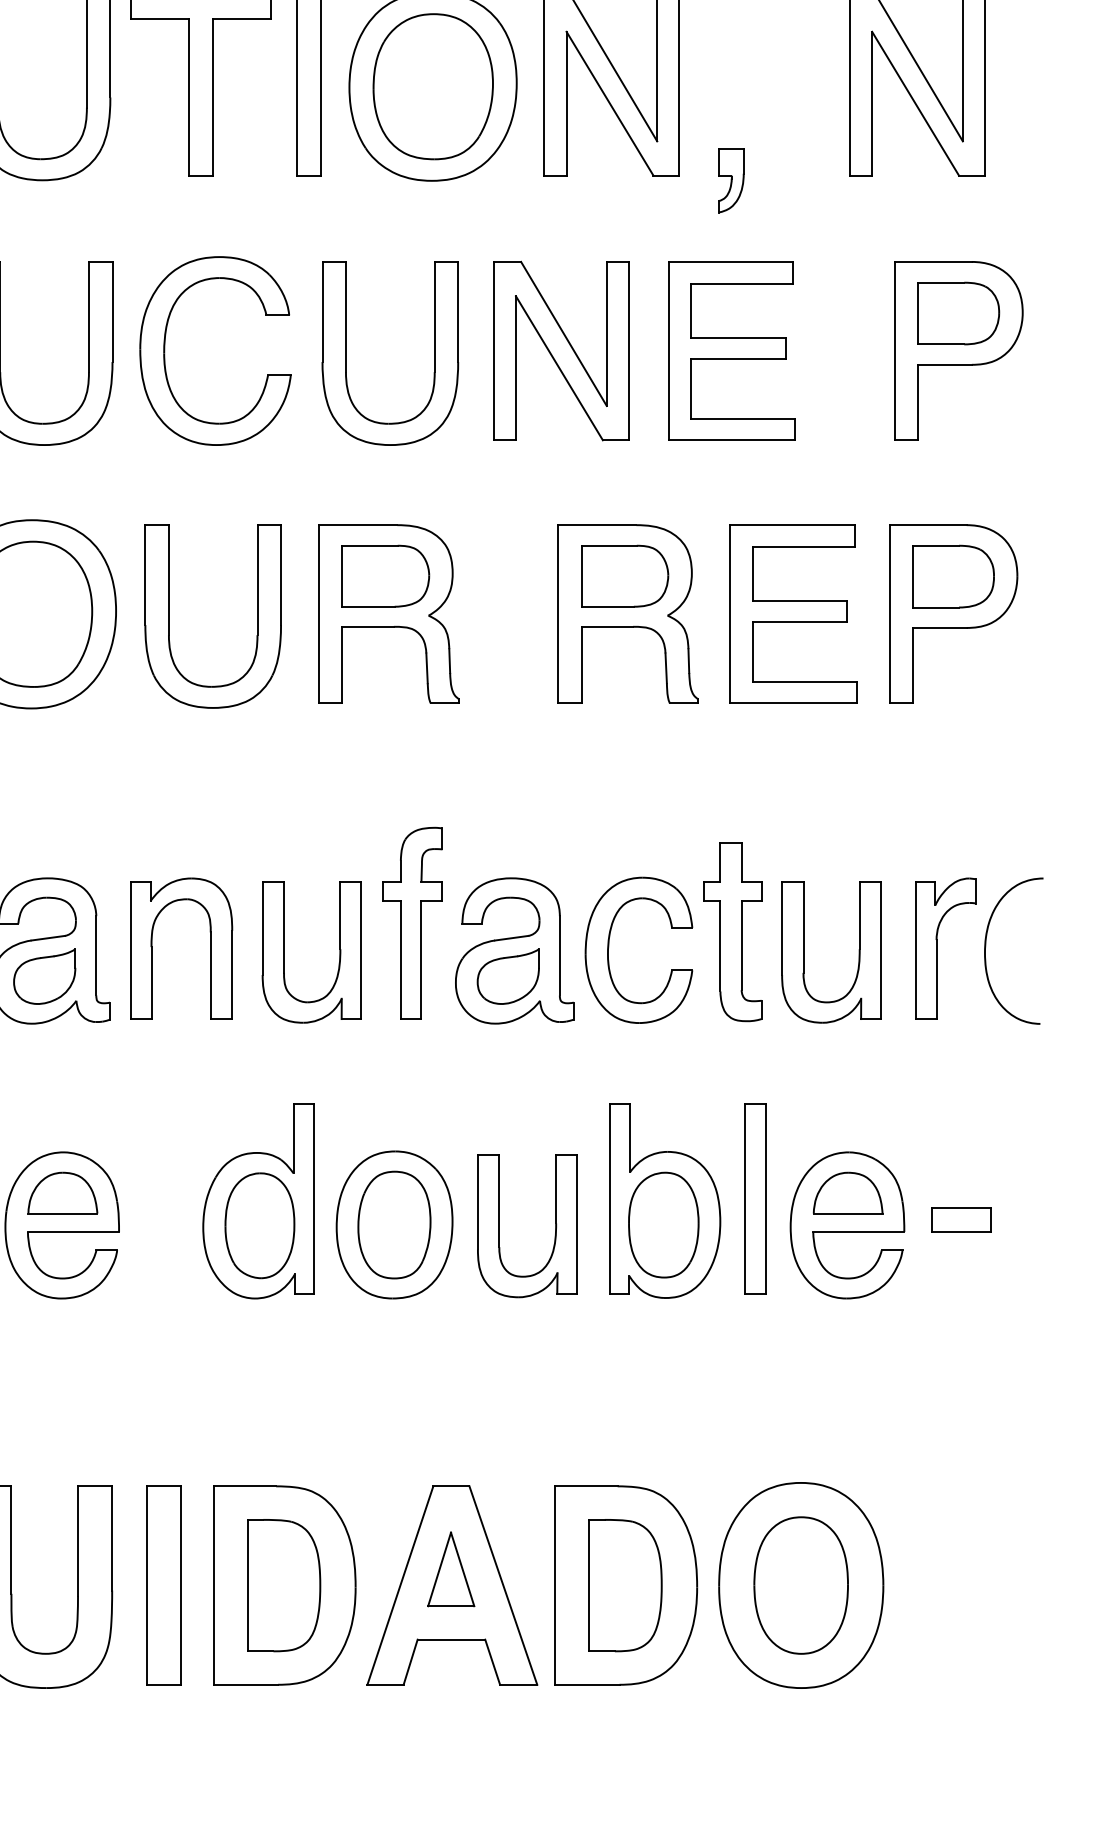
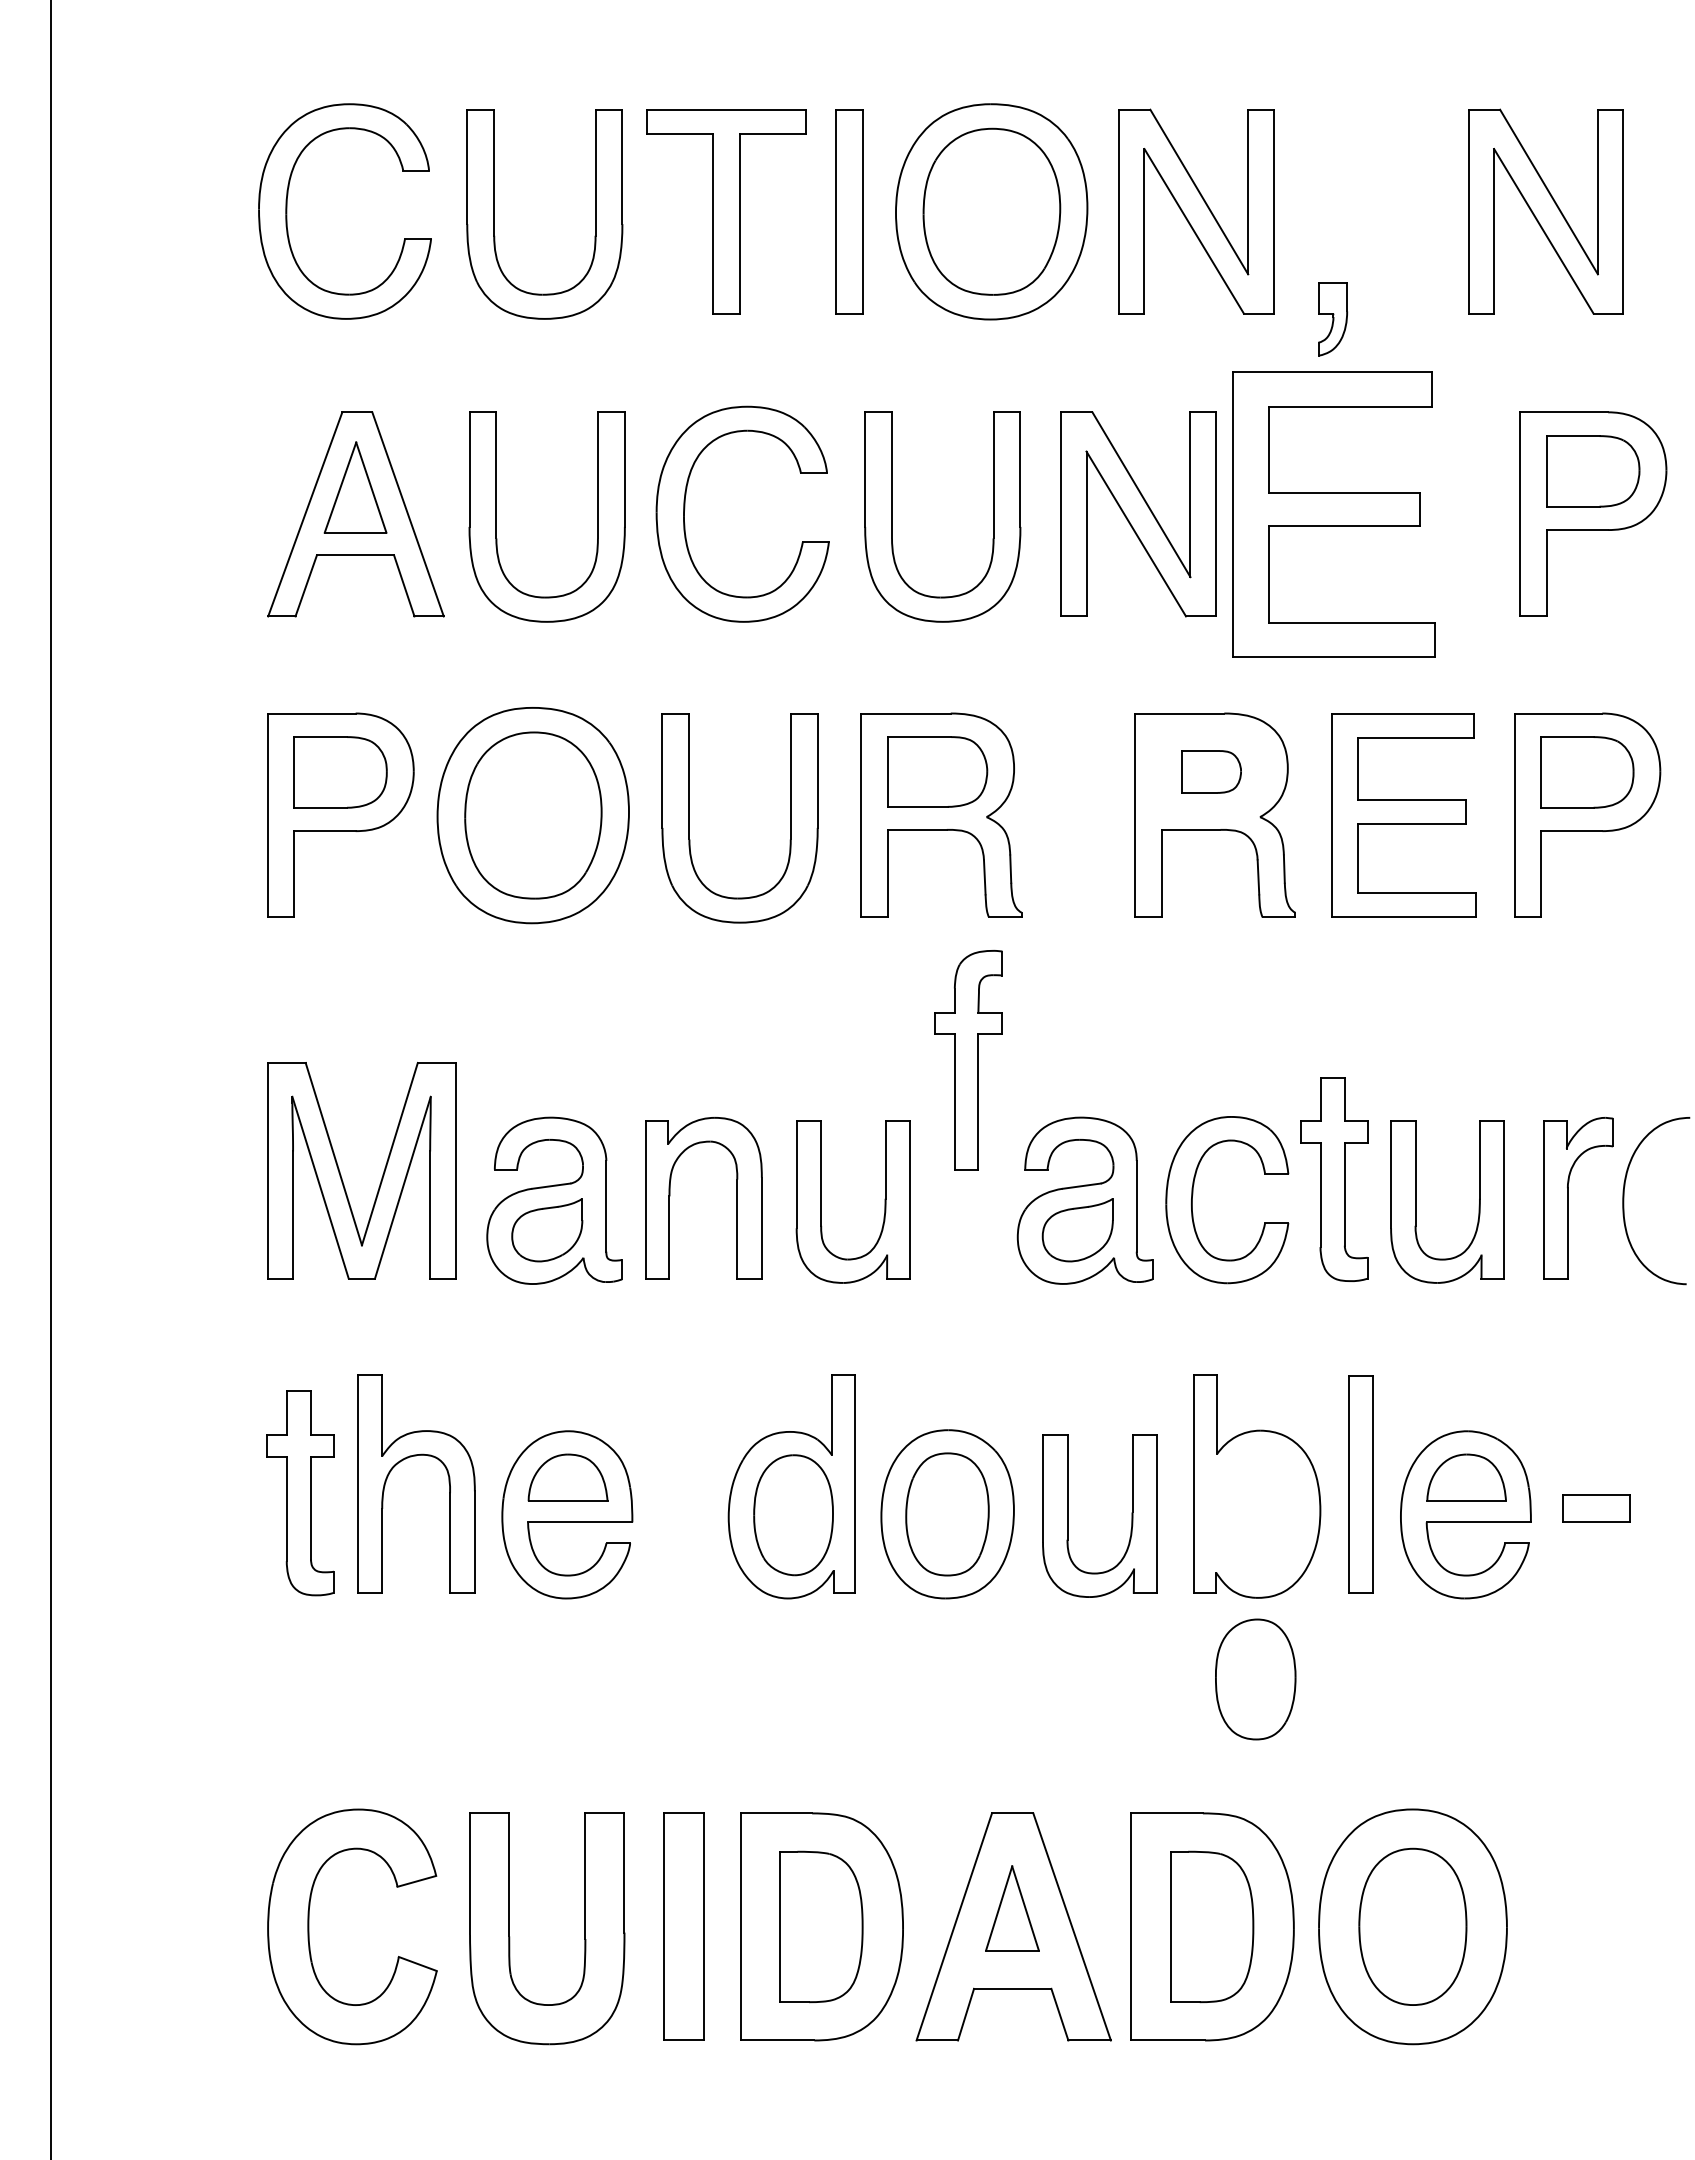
part: (731, 350) -> (1333, 513), size x1.4
part: (625, 575) -> (1211, 771), size x0.6
part: (412, 923) -> (968, 1060), moved
part: (663, 1225) -> (1255, 1679), moved

